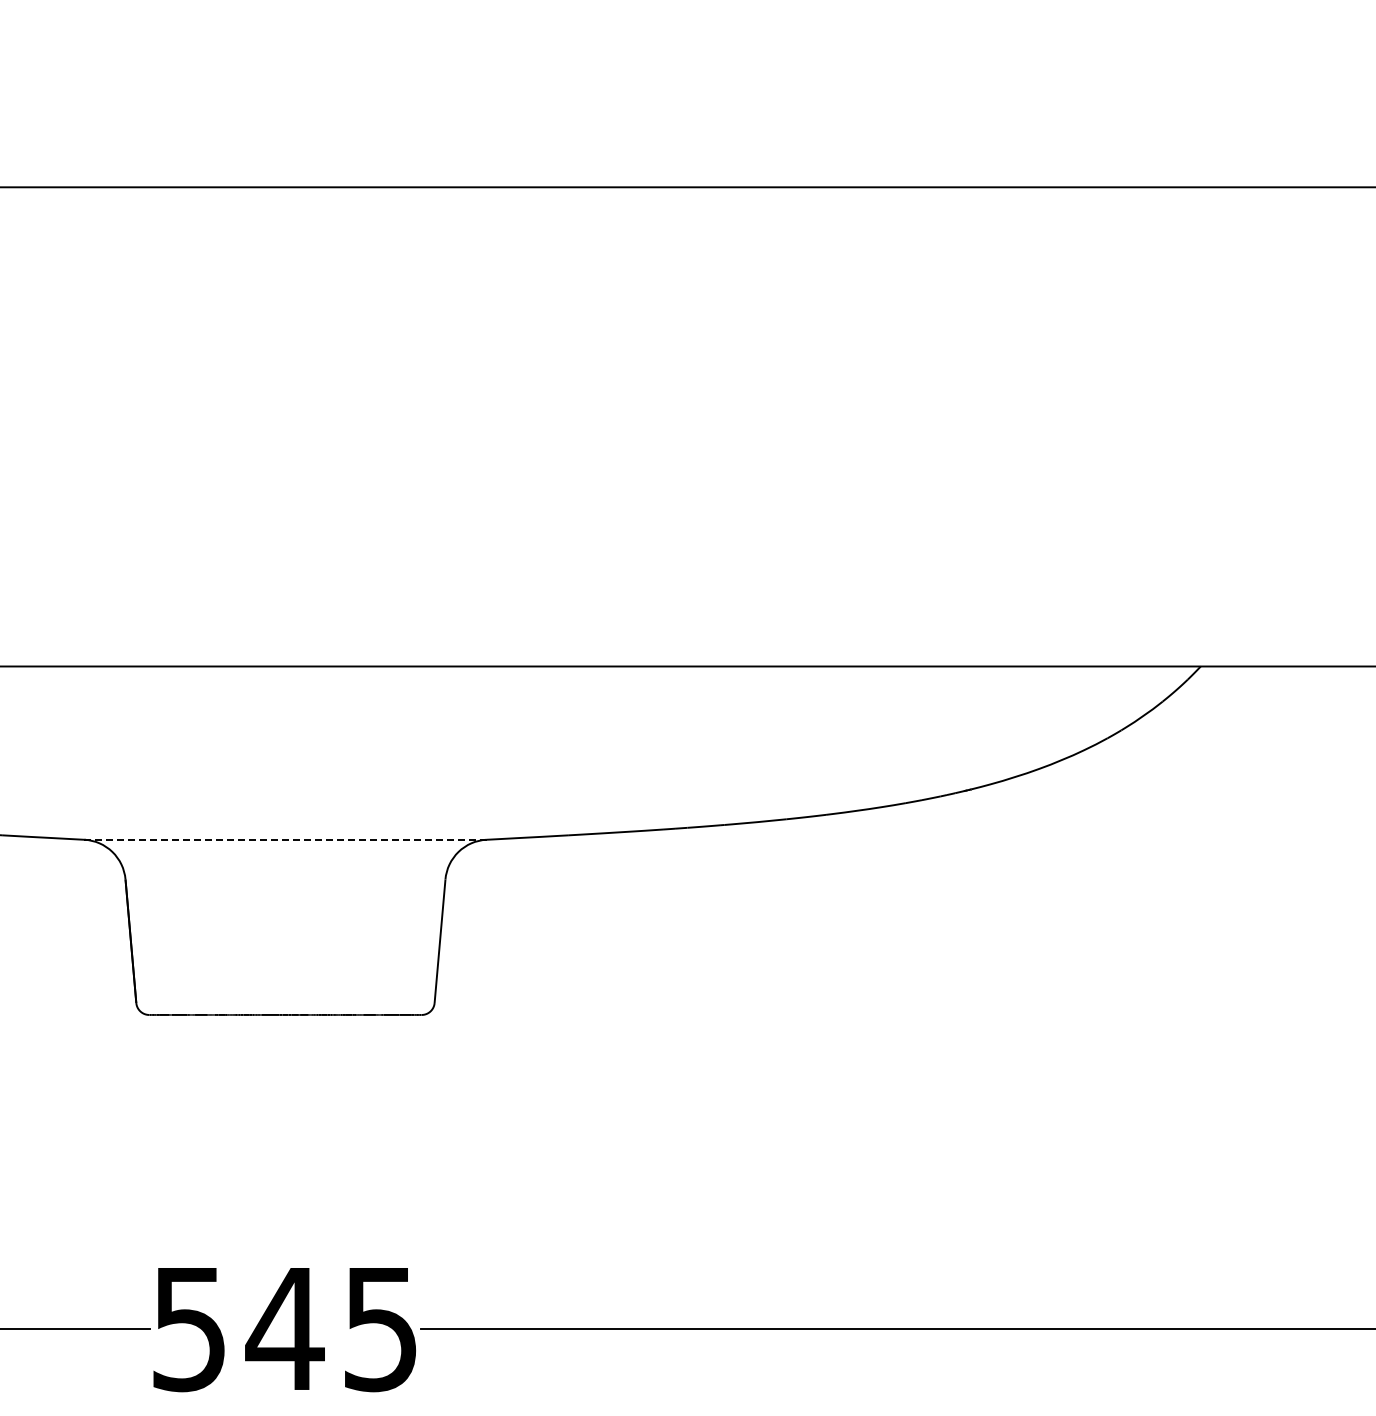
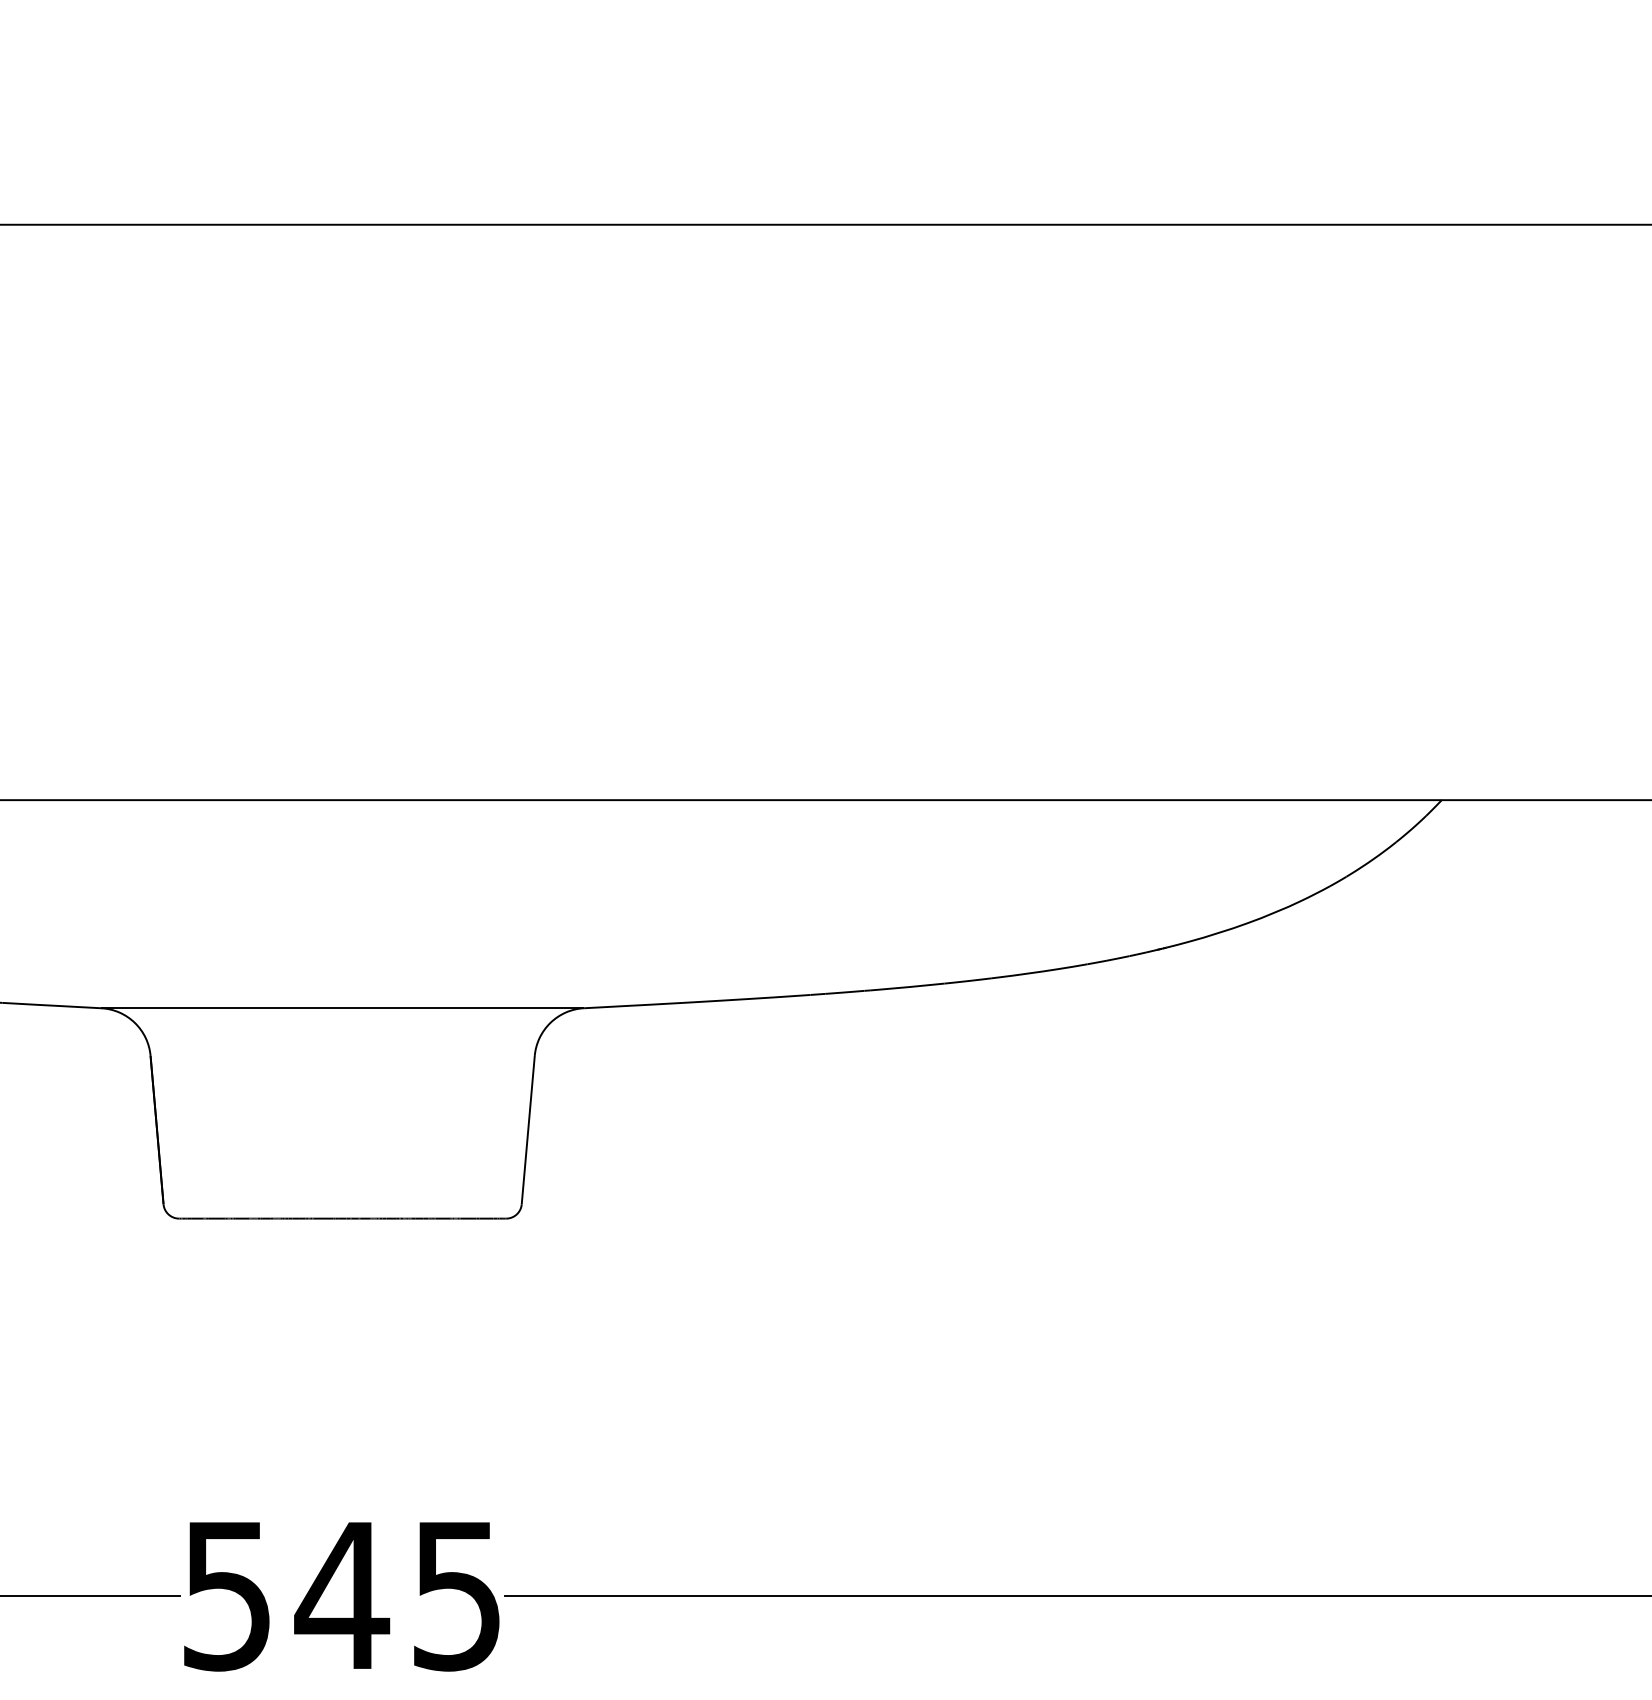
line: (286, 839) -> (343, 1007), dashed -> solid

